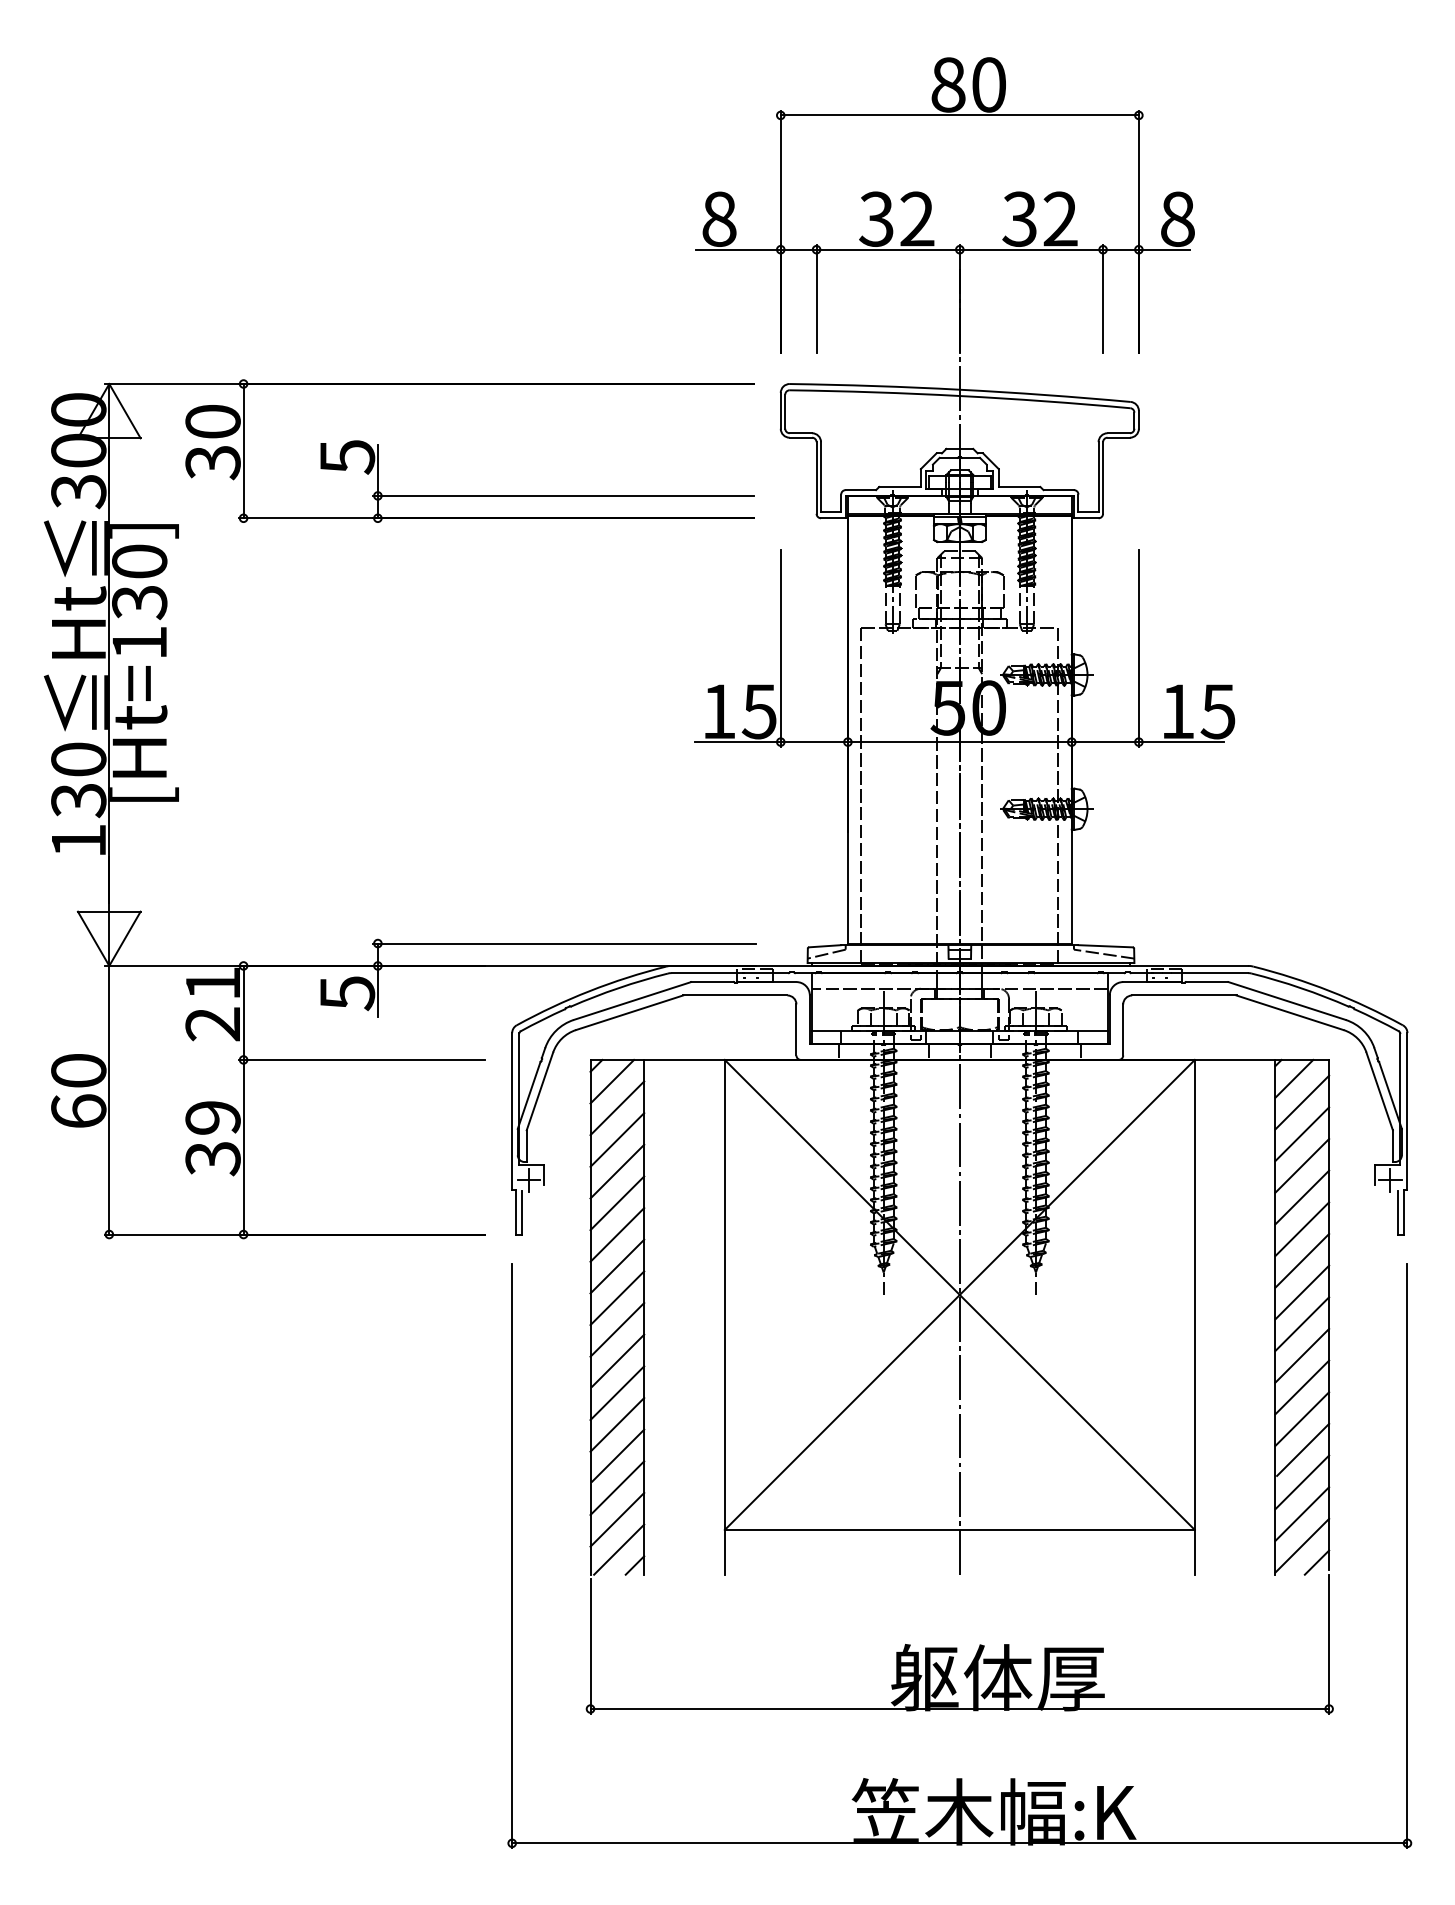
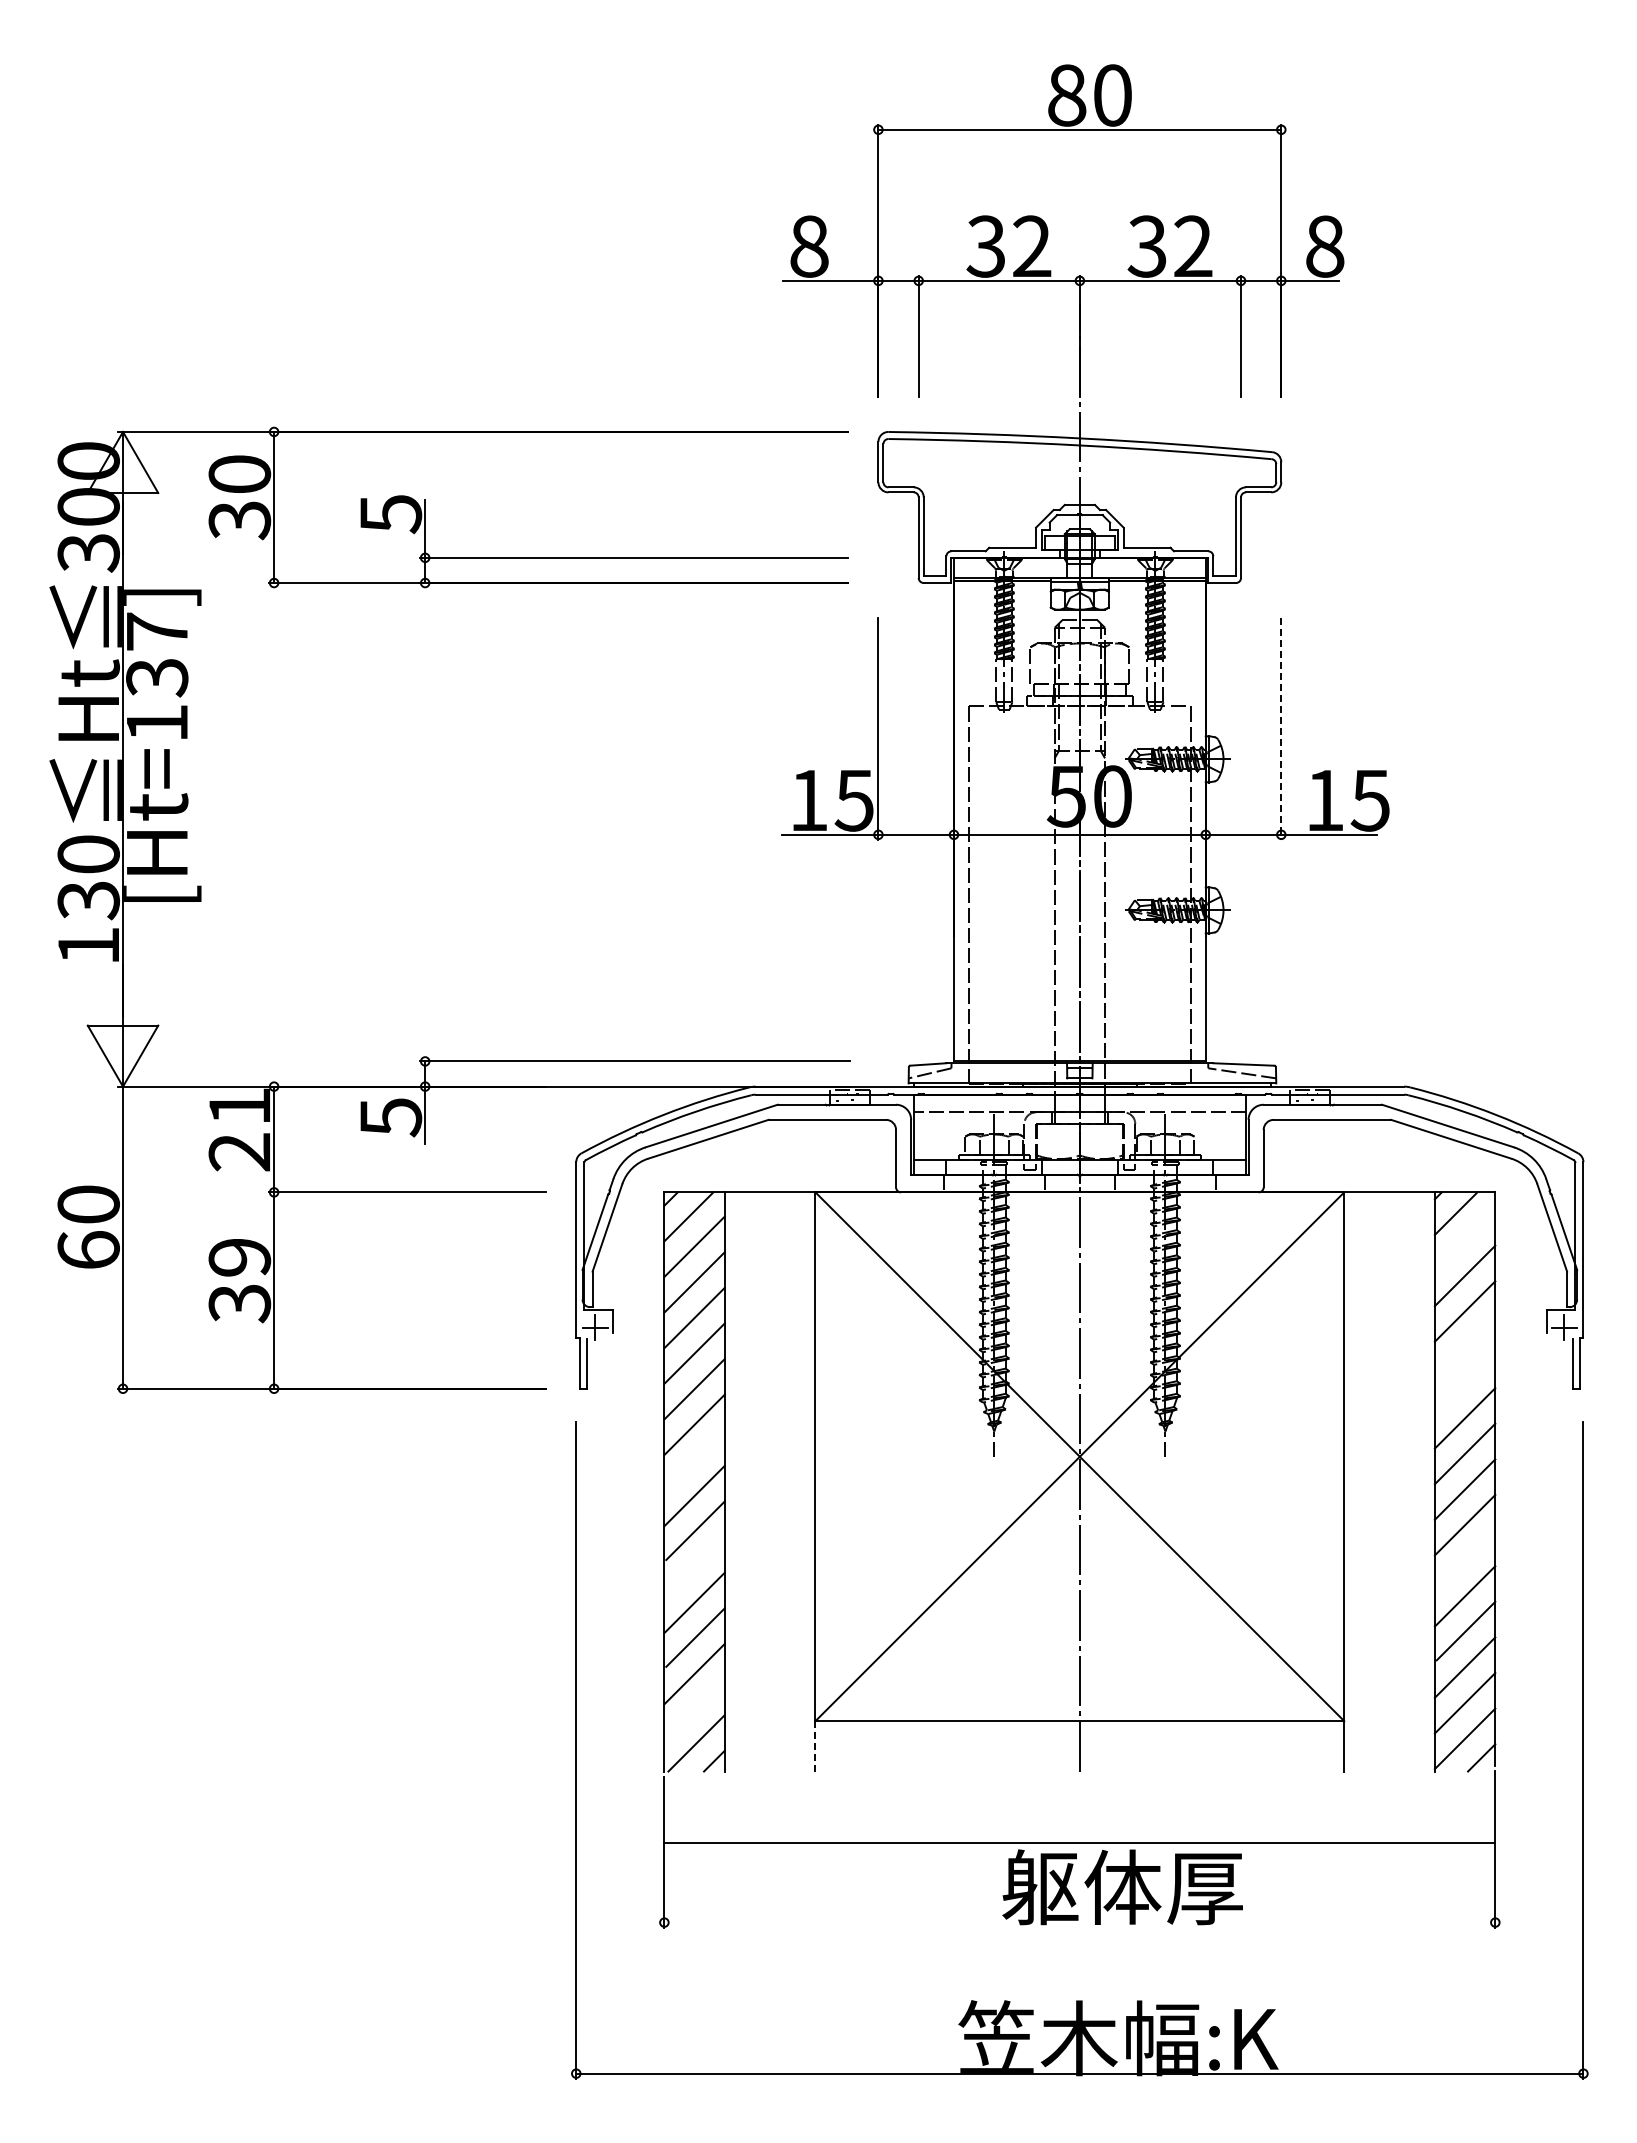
text: (139, 561) -> (157, 631), [Ht=130] -> [Ht=137]
line: (1139, 648) -> (1281, 729), solid -> dashed
line: (1301, 1102) -> (1464, 1240), removed
line: (1301, 1196) -> (1464, 1346), removed
line: (1301, 1228) -> (1464, 1382), removed
line: (617, 1298) -> (694, 1460), removed
line: (1301, 1387) -> (1464, 1560), removed
line: (617, 1393) -> (694, 1567), removed
line: (617, 1519) -> (694, 1709), removed
line: (724, 1552) -> (815, 1746), solid -> dashed
line: (959, 1708) -> (1079, 1842), moved

